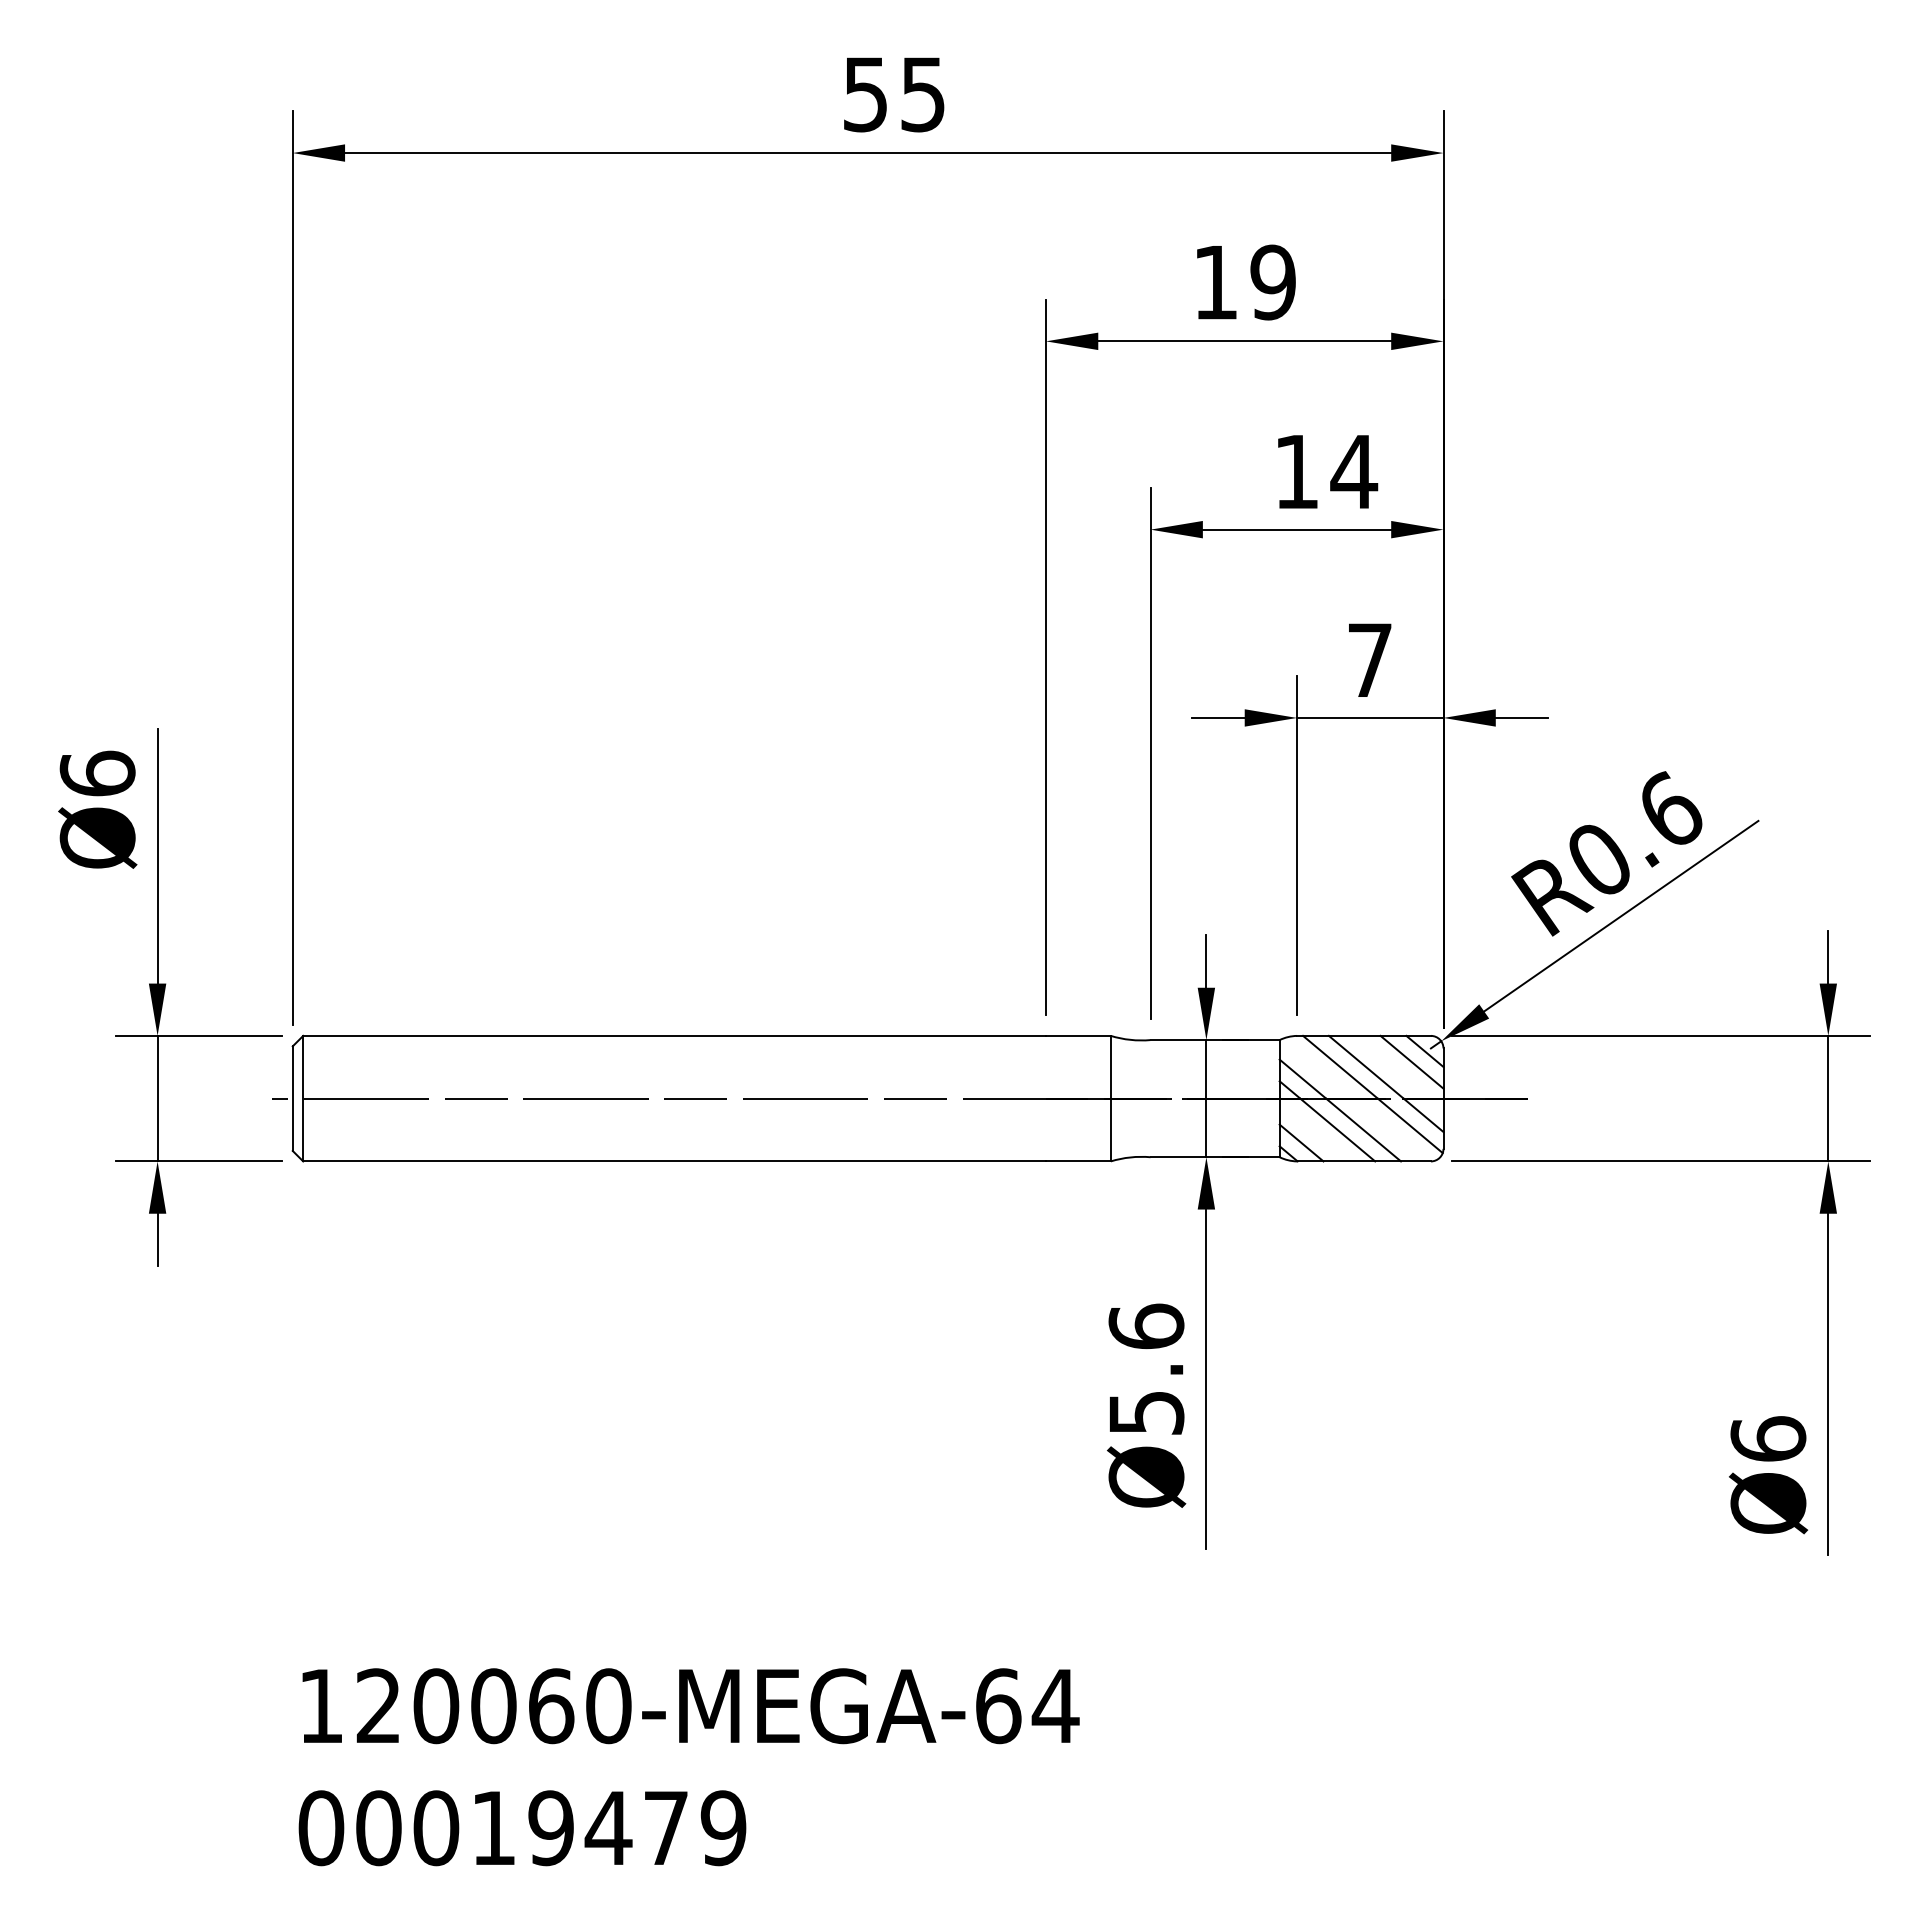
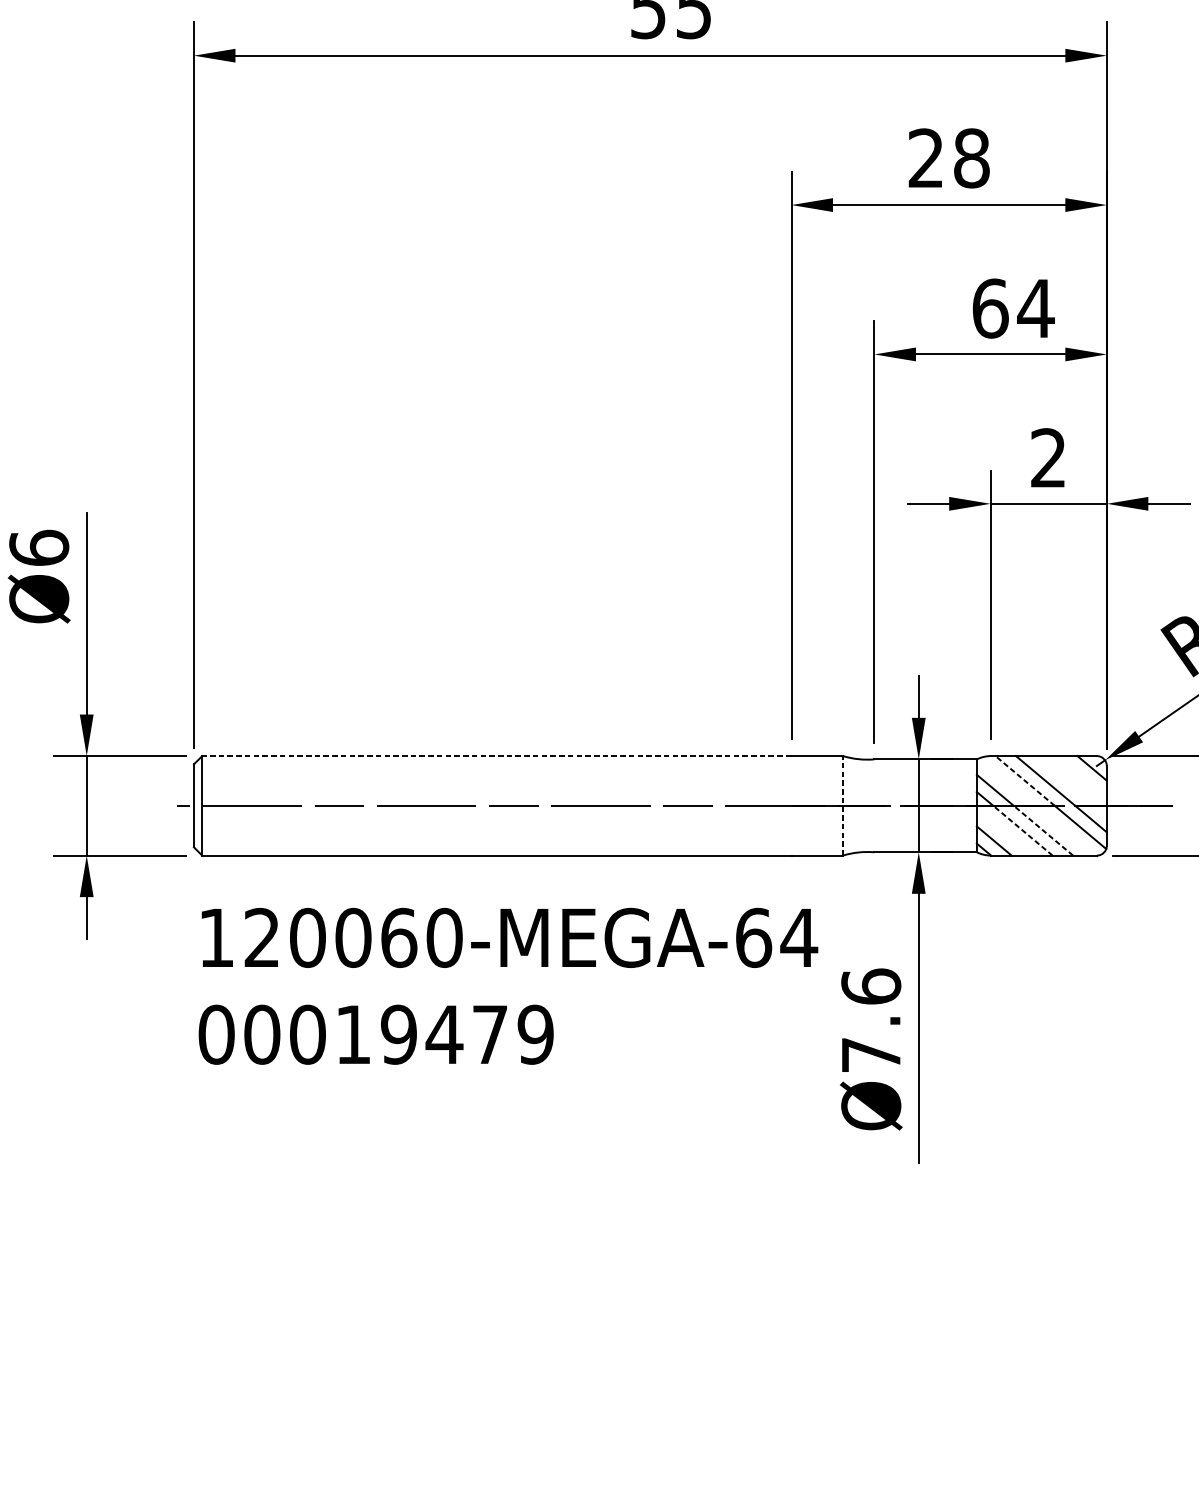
text: (1244, 282) -> (948, 158), 19 -> 28
text: (1296, 471) -> (990, 308), 14 -> 64
text: (1369, 659) -> (1048, 457), 7 -> 2
line: (674, 1035) -> (496, 755), solid -> dashed
line: (1411, 1061) -> (1081, 776), removed
line: (1340, 1067) -> (1025, 781), solid -> dashed
line: (1110, 1098) -> (842, 805), solid -> dashed
line: (1337, 1130) -> (1022, 831), solid -> dashed
line: (1363, 1130) -> (1043, 831), solid -> dashed
text: (1146, 1412) -> (871, 1054), Ø5.6 -> Ø7.6
text: (688, 1767) -> (507, 986), moved

